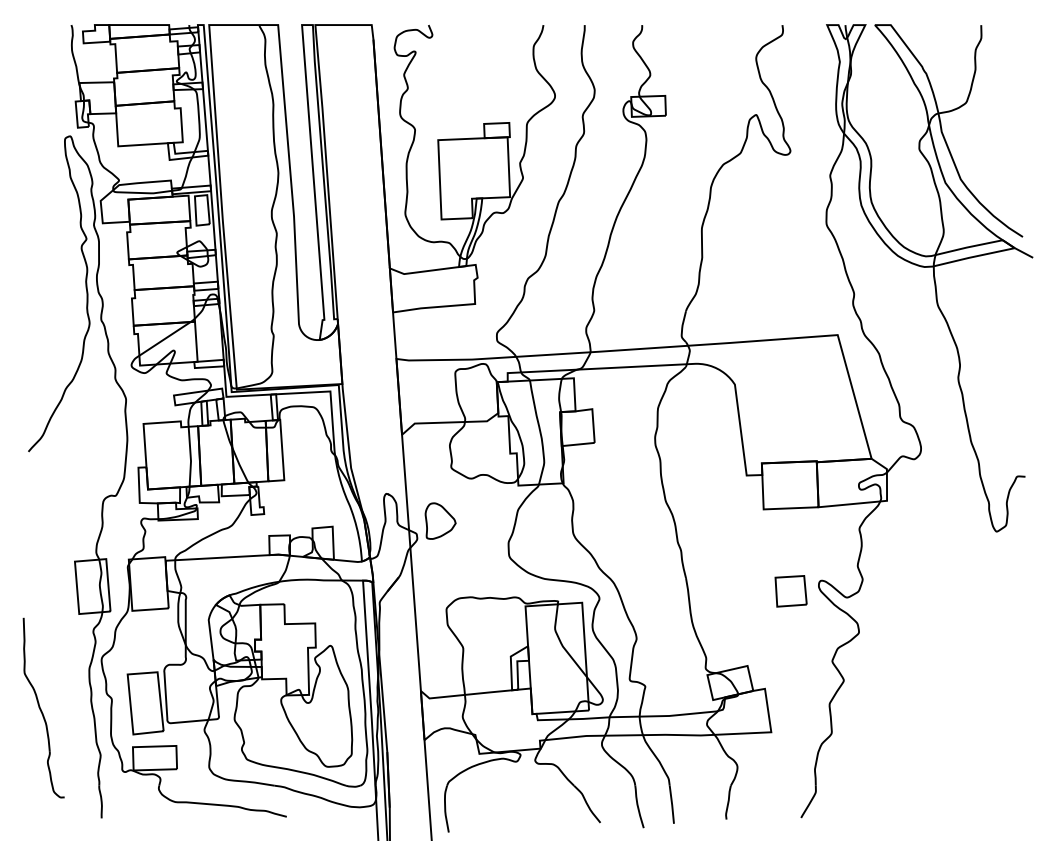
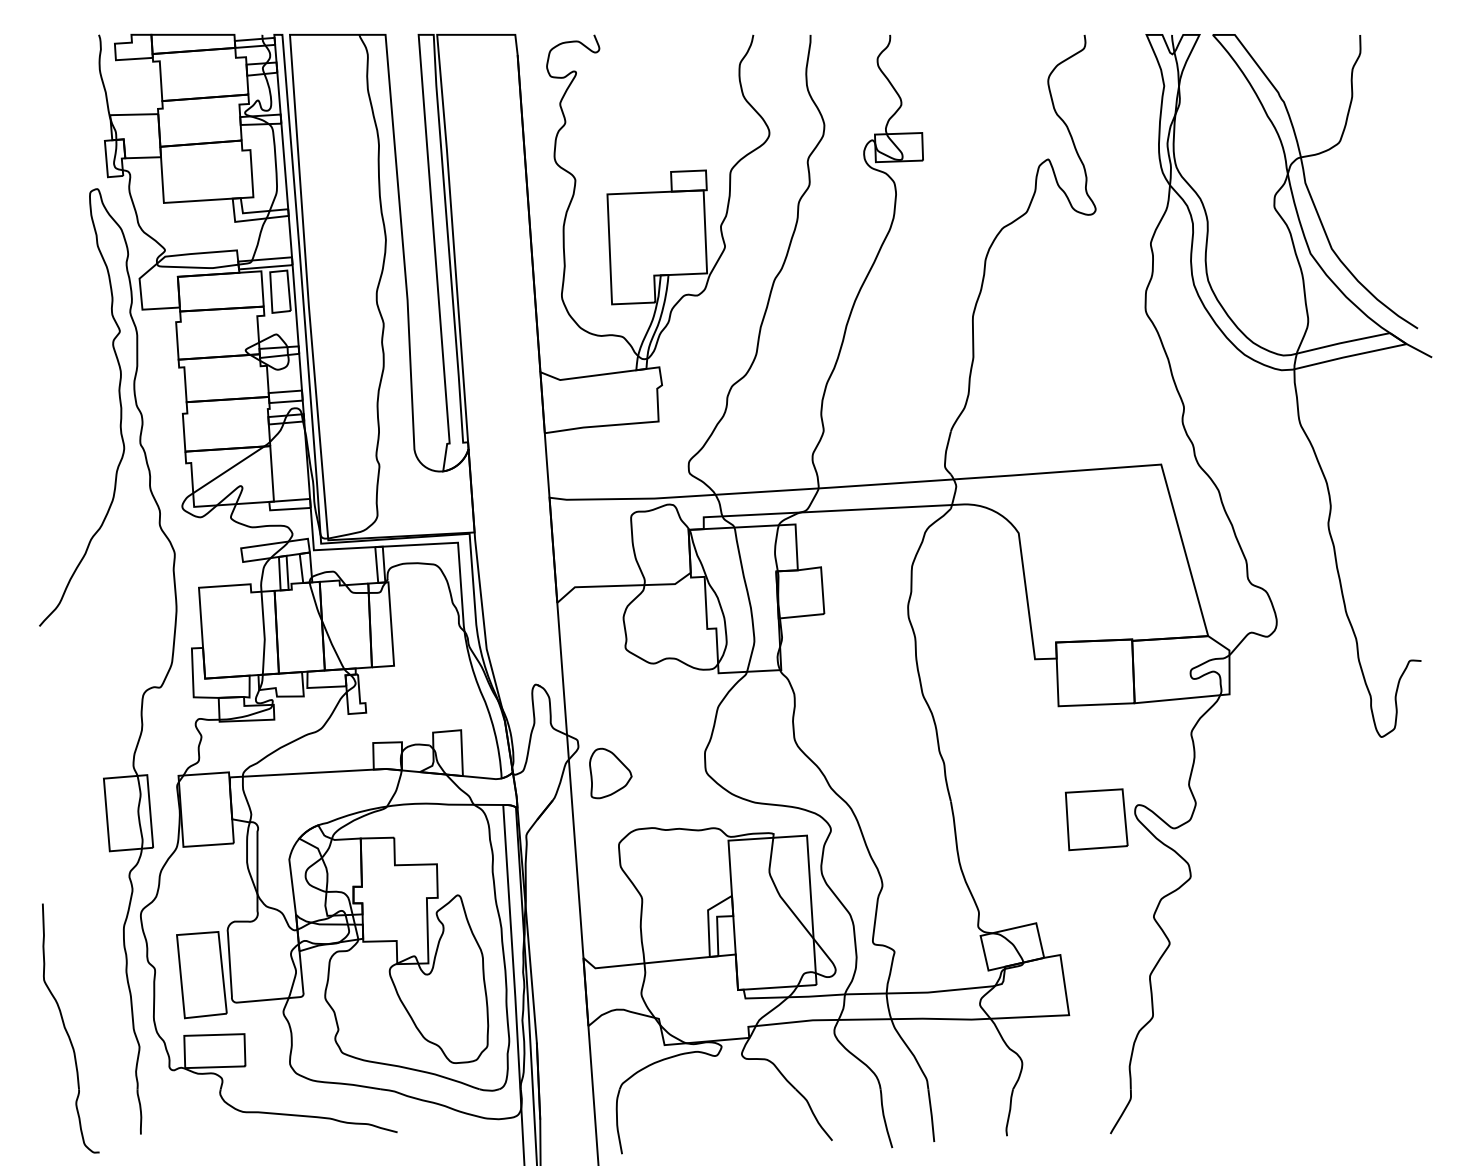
part: (440, 521) -> (610, 773), moved
part: (791, 591) -> (1096, 819), size x1.43
part: (43, 707) -> (70, 1028), moved

